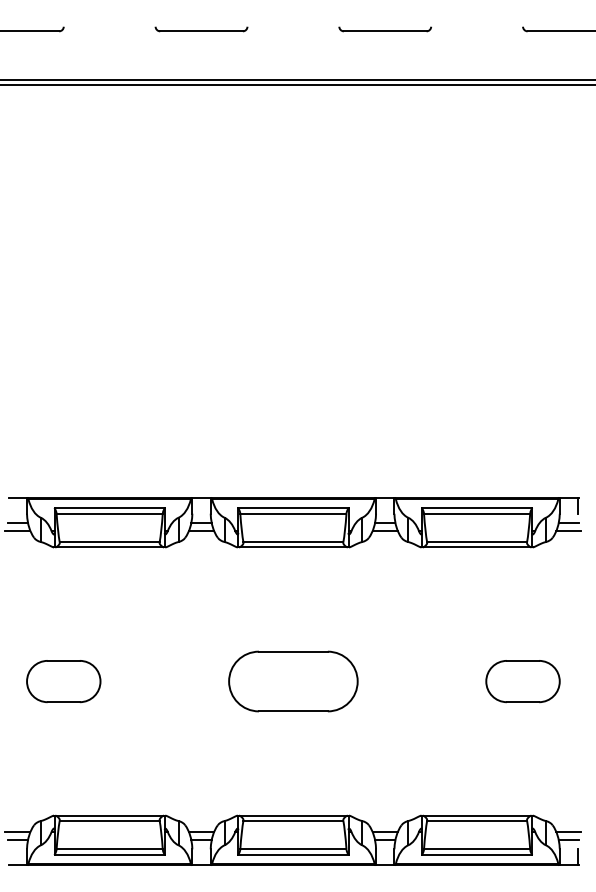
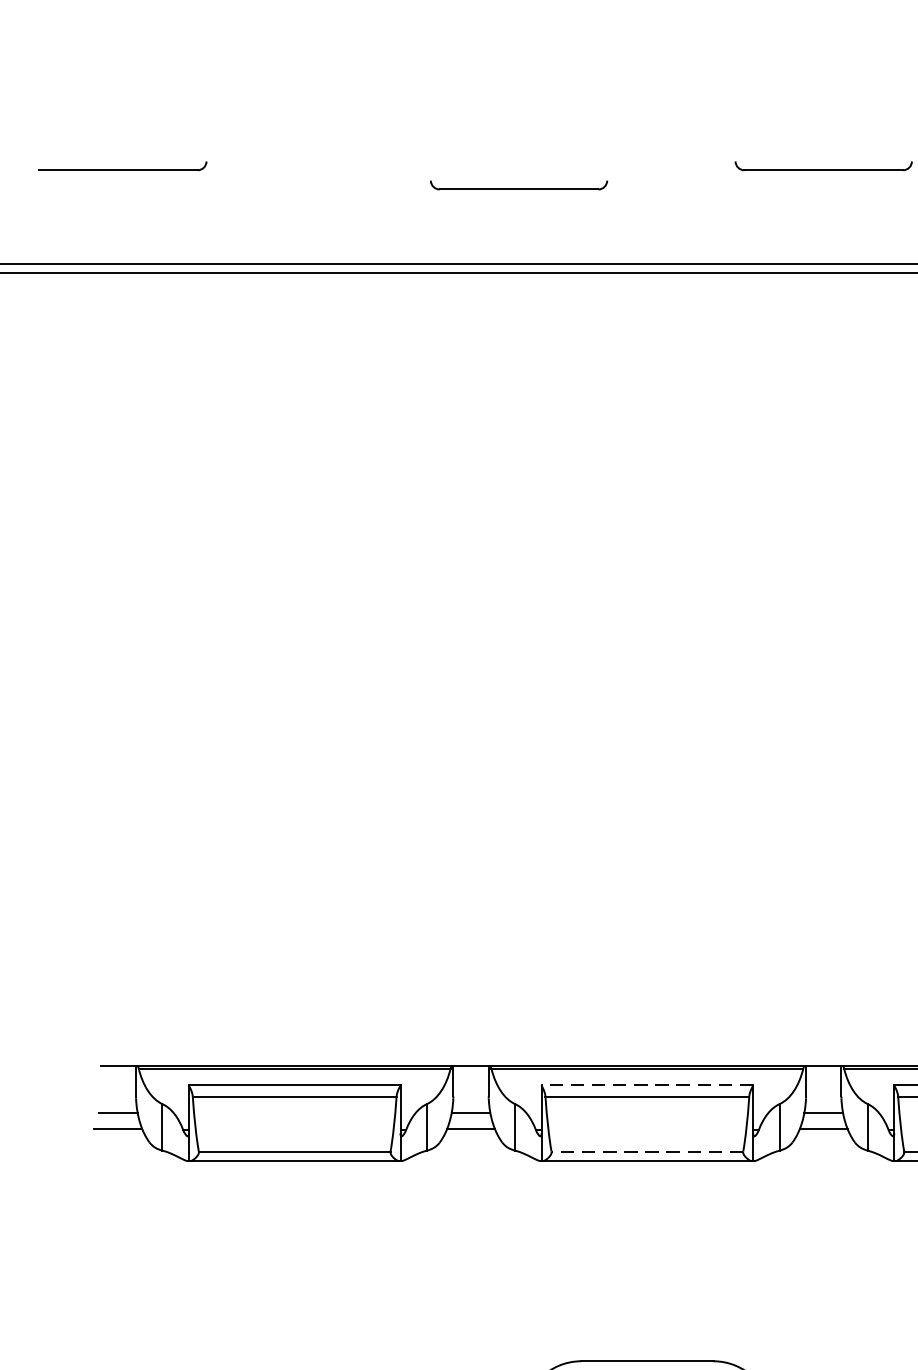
part: (201, 29) -> (518, 185), moved
line: (292, 507) -> (645, 1084), solid -> dashed
line: (293, 542) -> (647, 1151), solid -> dashed

